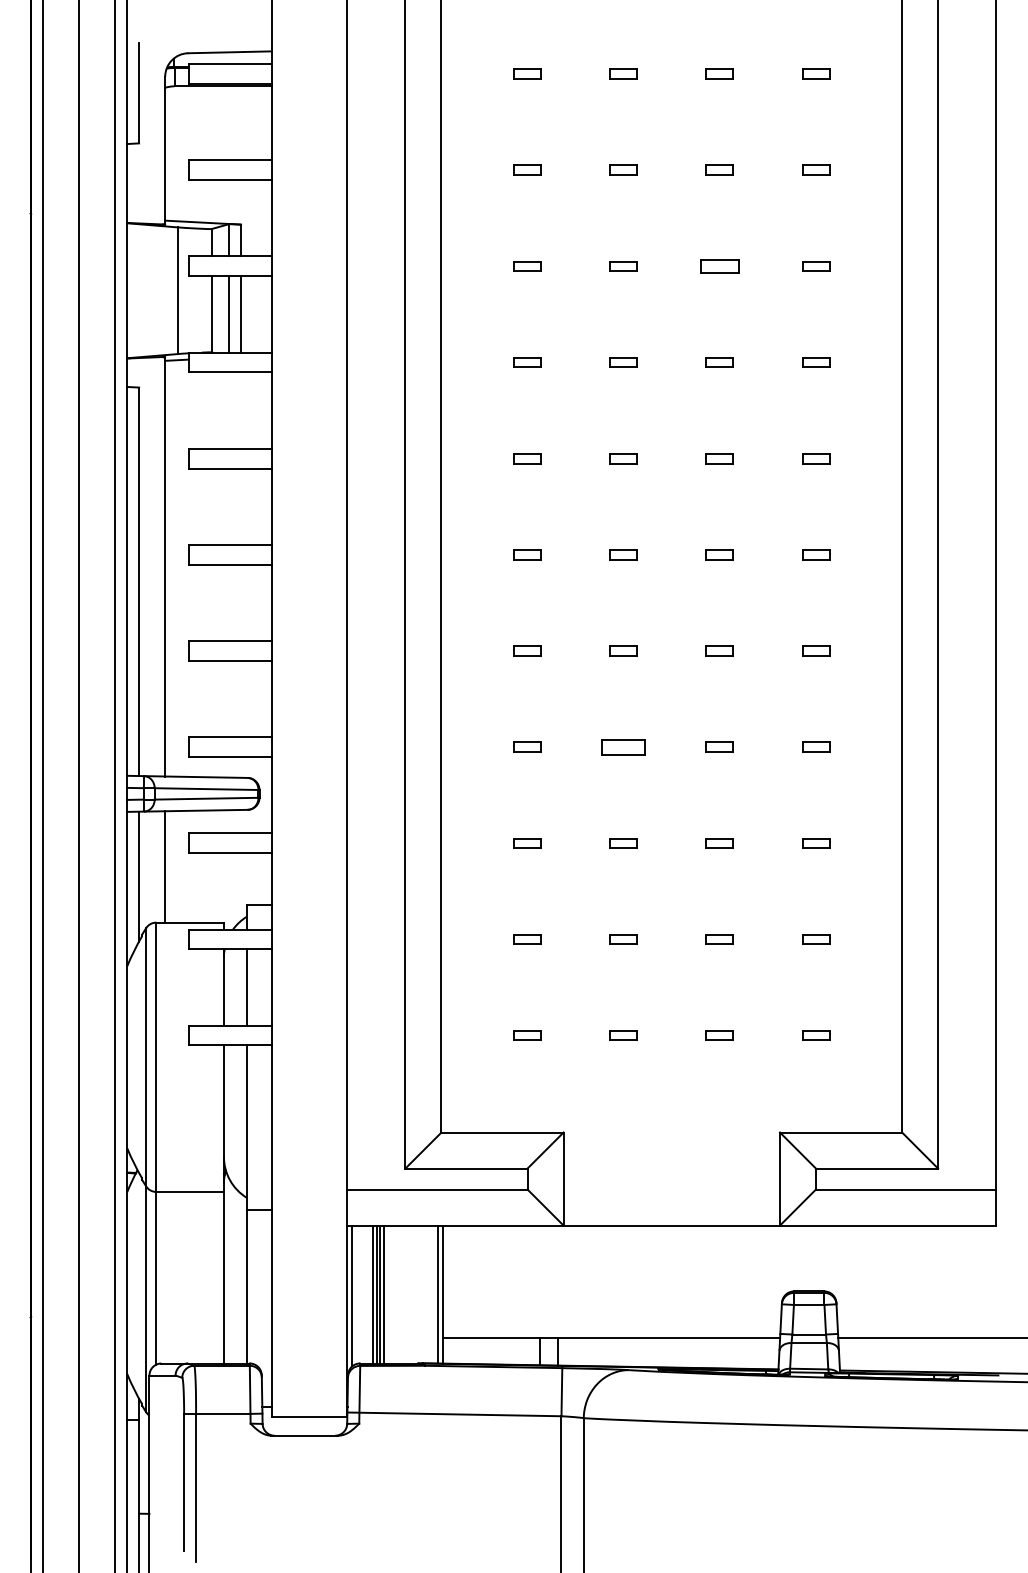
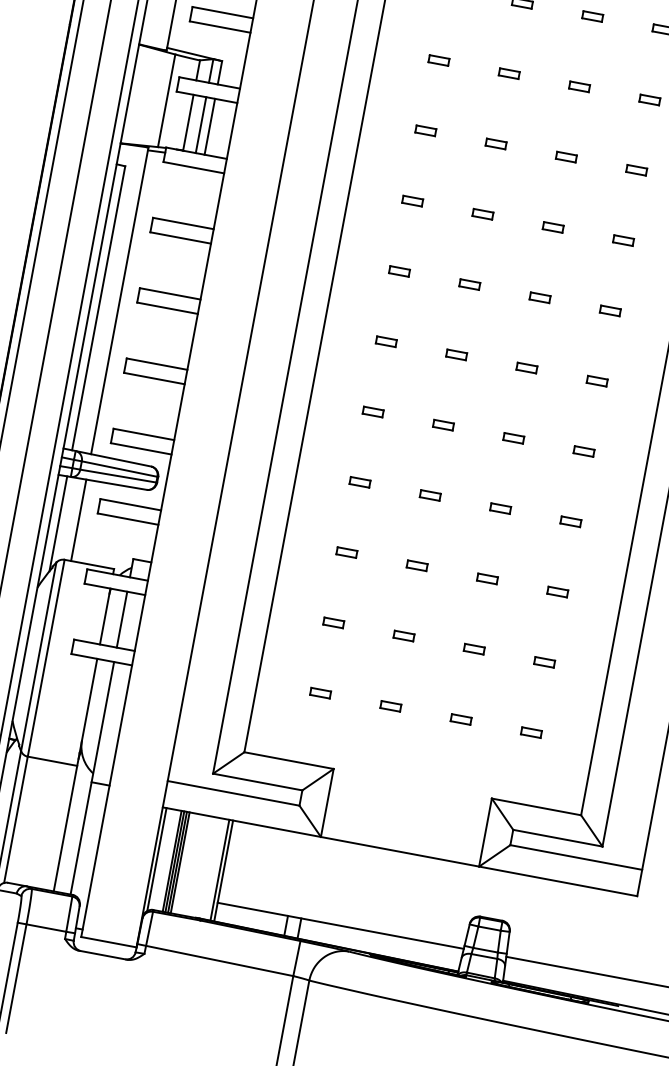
part: (719, 266) -> (566, 157), size x0.71
part: (623, 746) -> (430, 494), size x0.62

